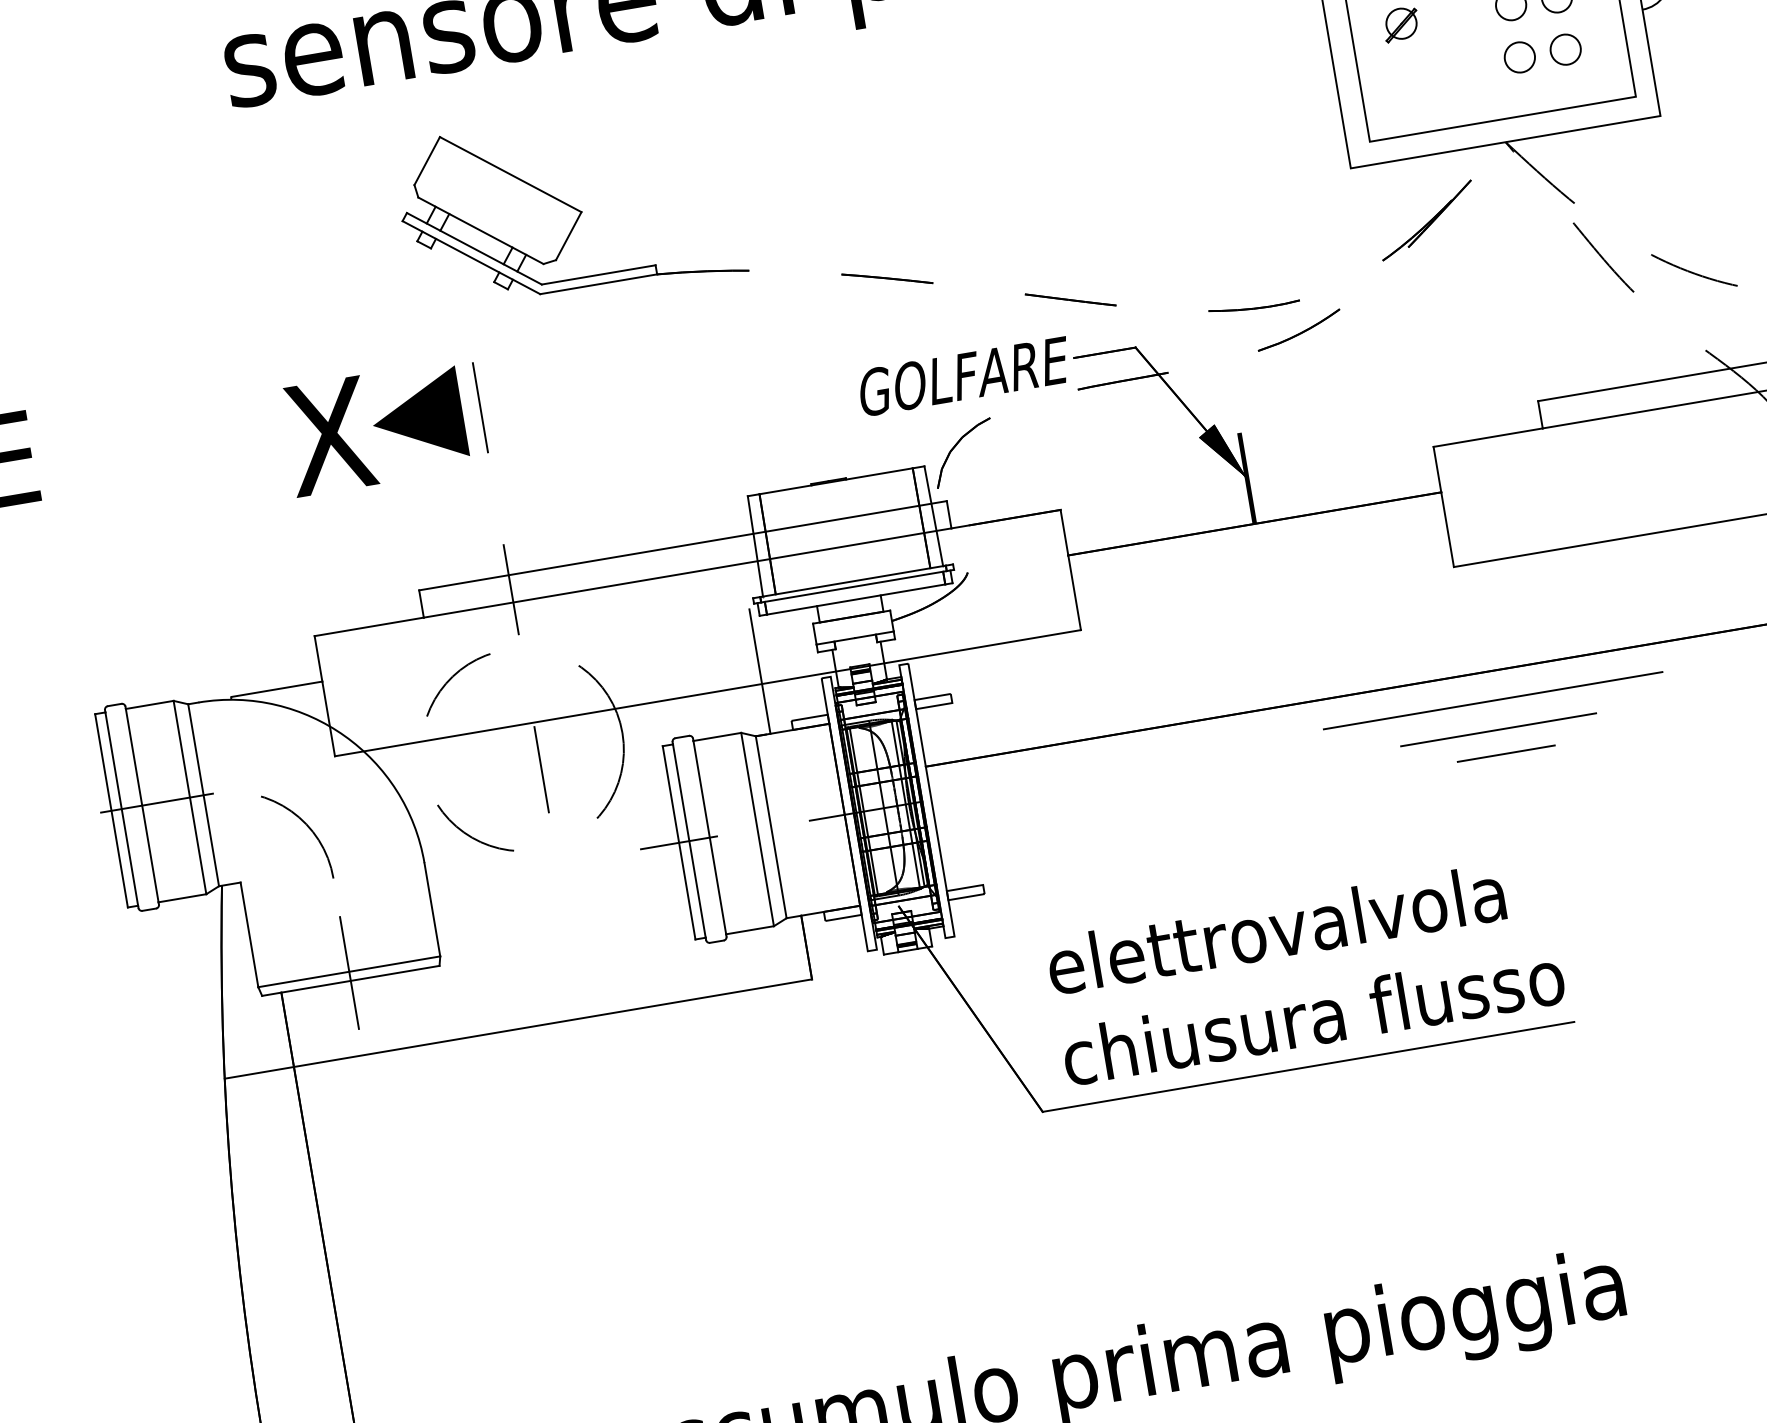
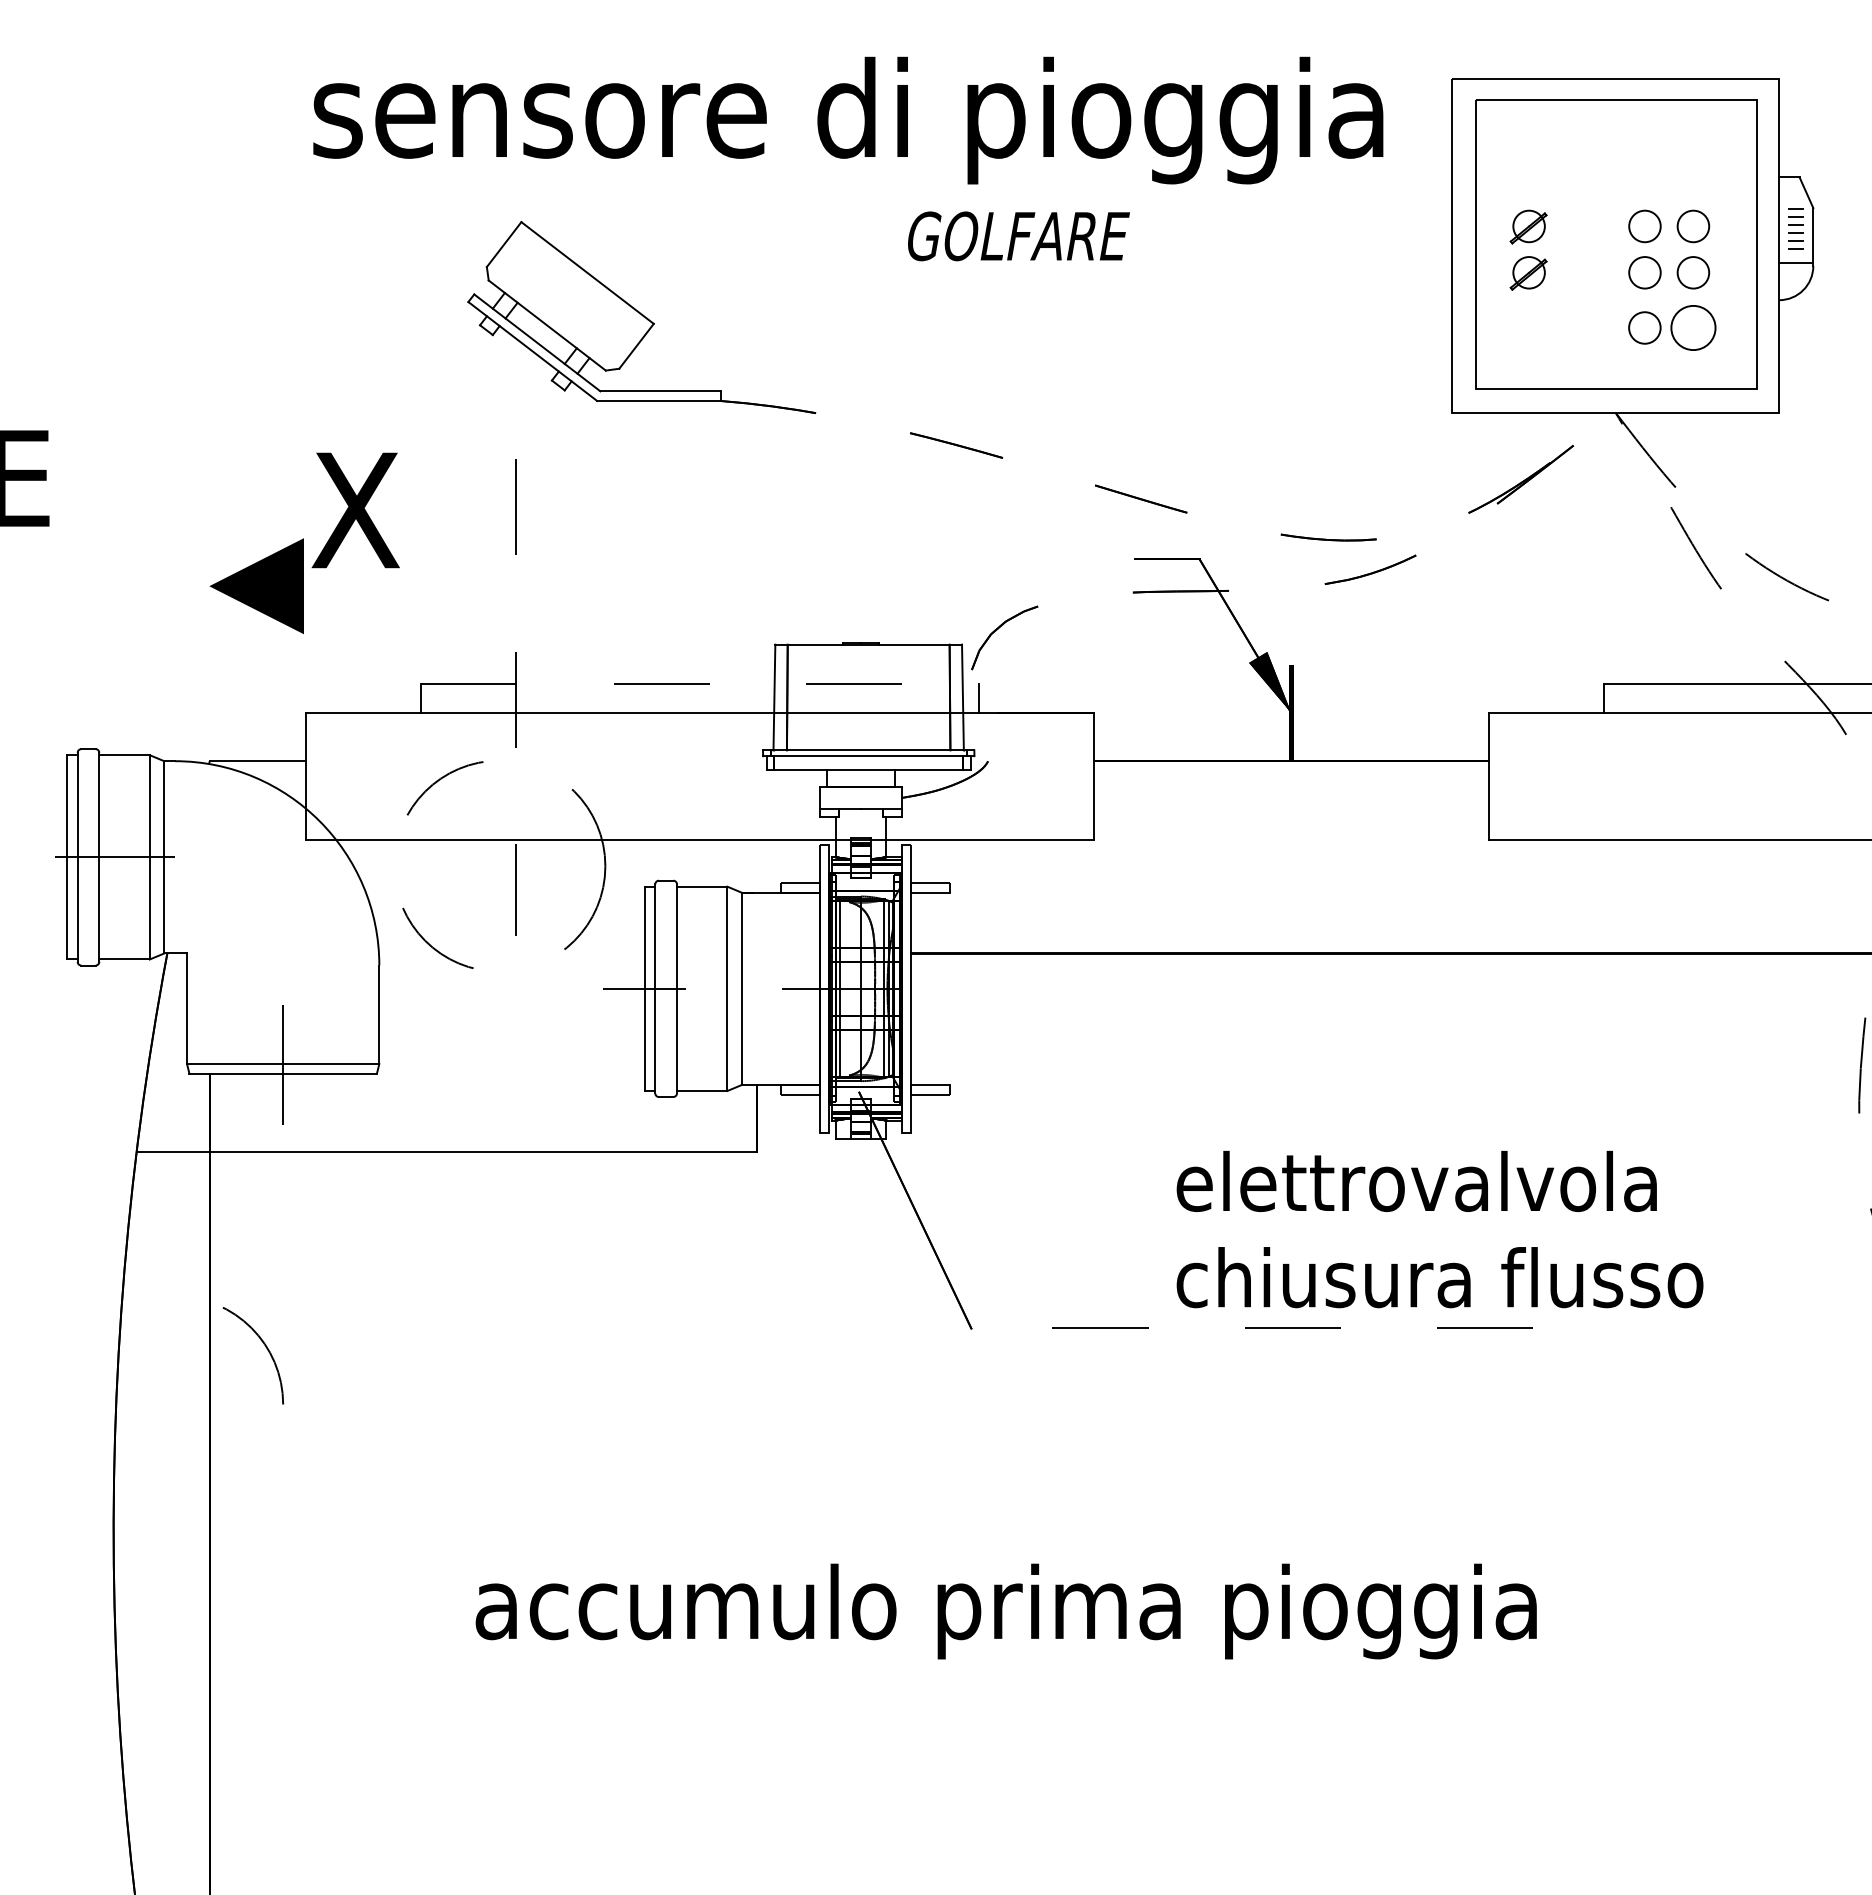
circle: (1564, 49) -> (1692, 327), size x1.4
text: (964, 376) -> (1018, 236), moved
line: (417, 417) -> (256, 585), moved
line: (683, 545) -> (700, 684), solid -> dashed
line: (760, 671) -> (757, 826), removed
line: (1493, 700) -> (1505, 984), removed
line: (1498, 730) -> (1506, 1015), removed
line: (1505, 753) -> (1509, 1040), removed
arc: (308, 829) -> (266, 1349), moved
text: (1305, 971) -> (1439, 1229), moved
line: (1308, 1066) -> (1252, 1328), solid -> dashed

